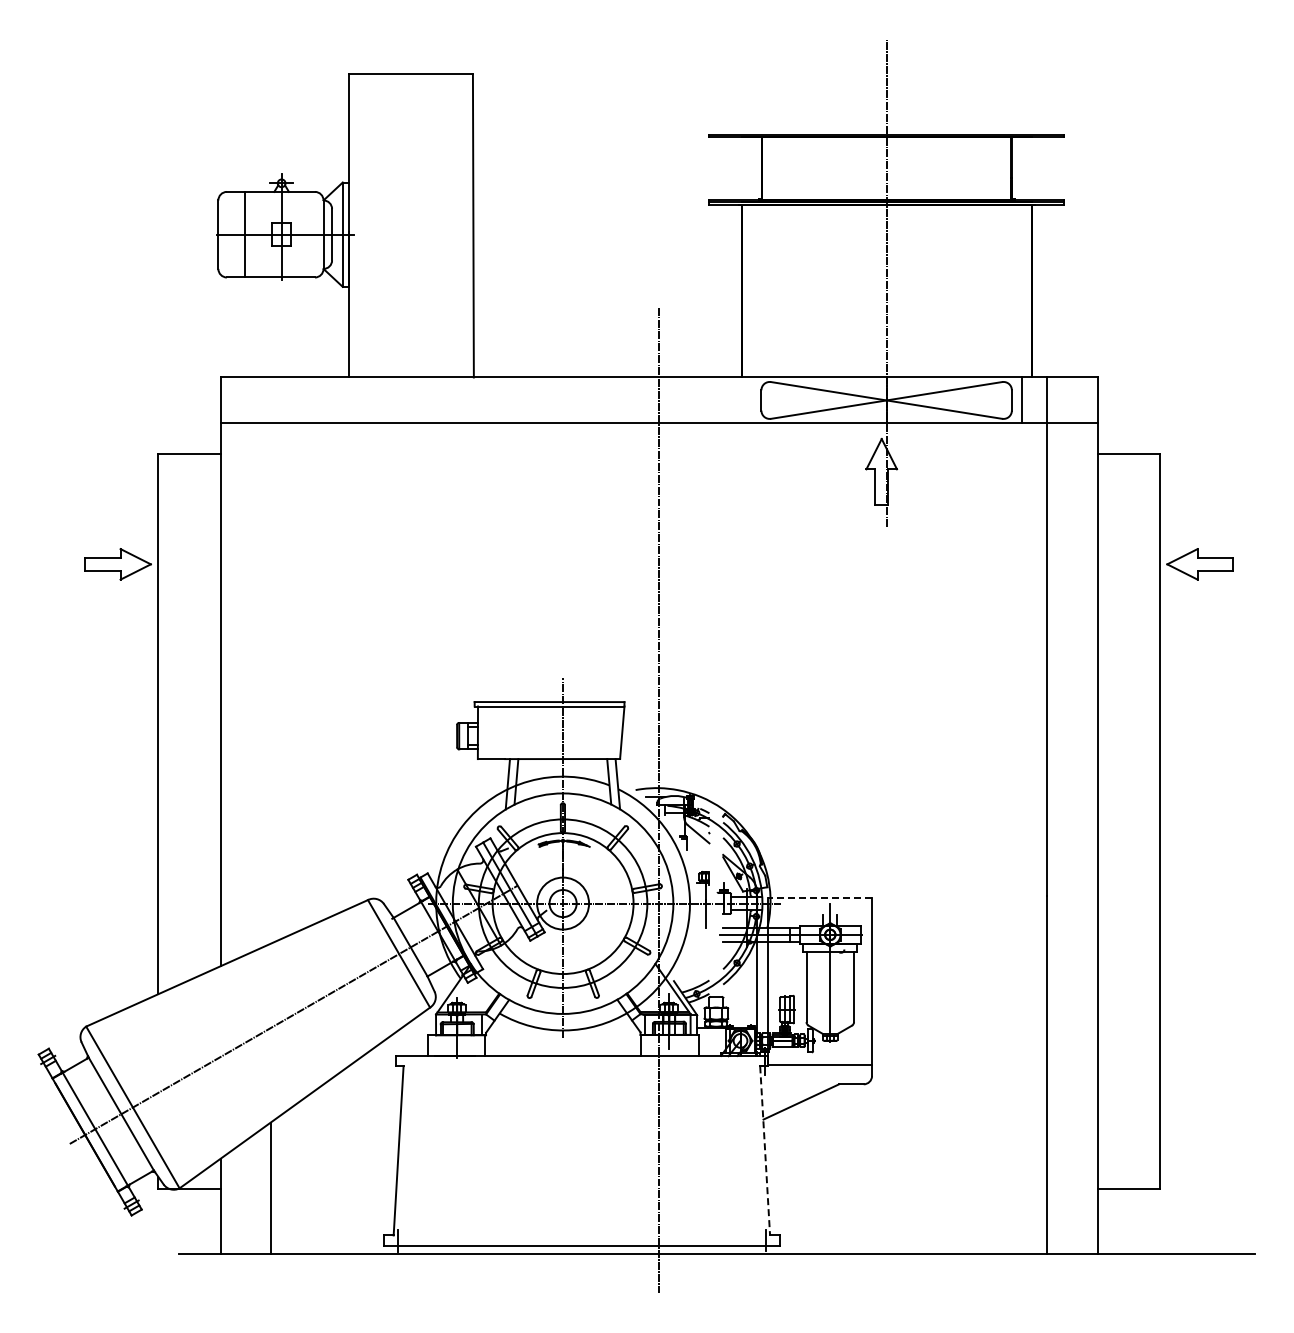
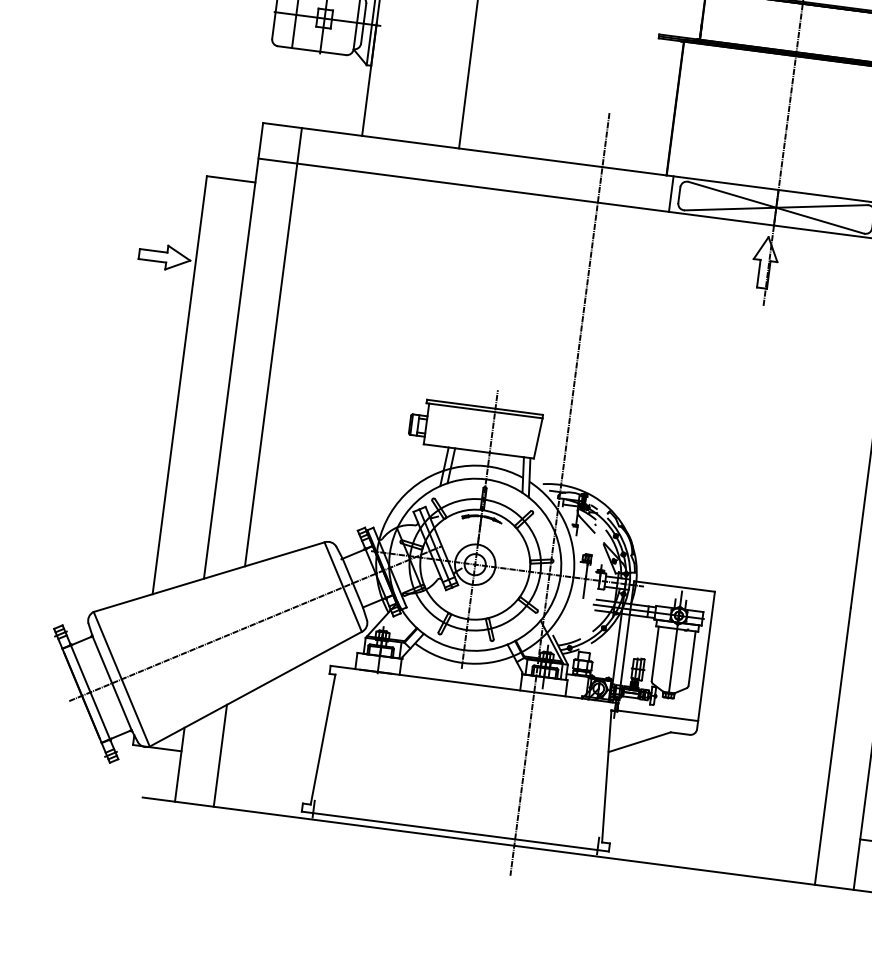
line: (750, 400) -> (670, 194), added
line: (270, 660) -> (273, 347), added
line: (819, 898) -> (674, 586), dashed -> solid
line: (765, 1150) -> (607, 776), dashed -> solid

